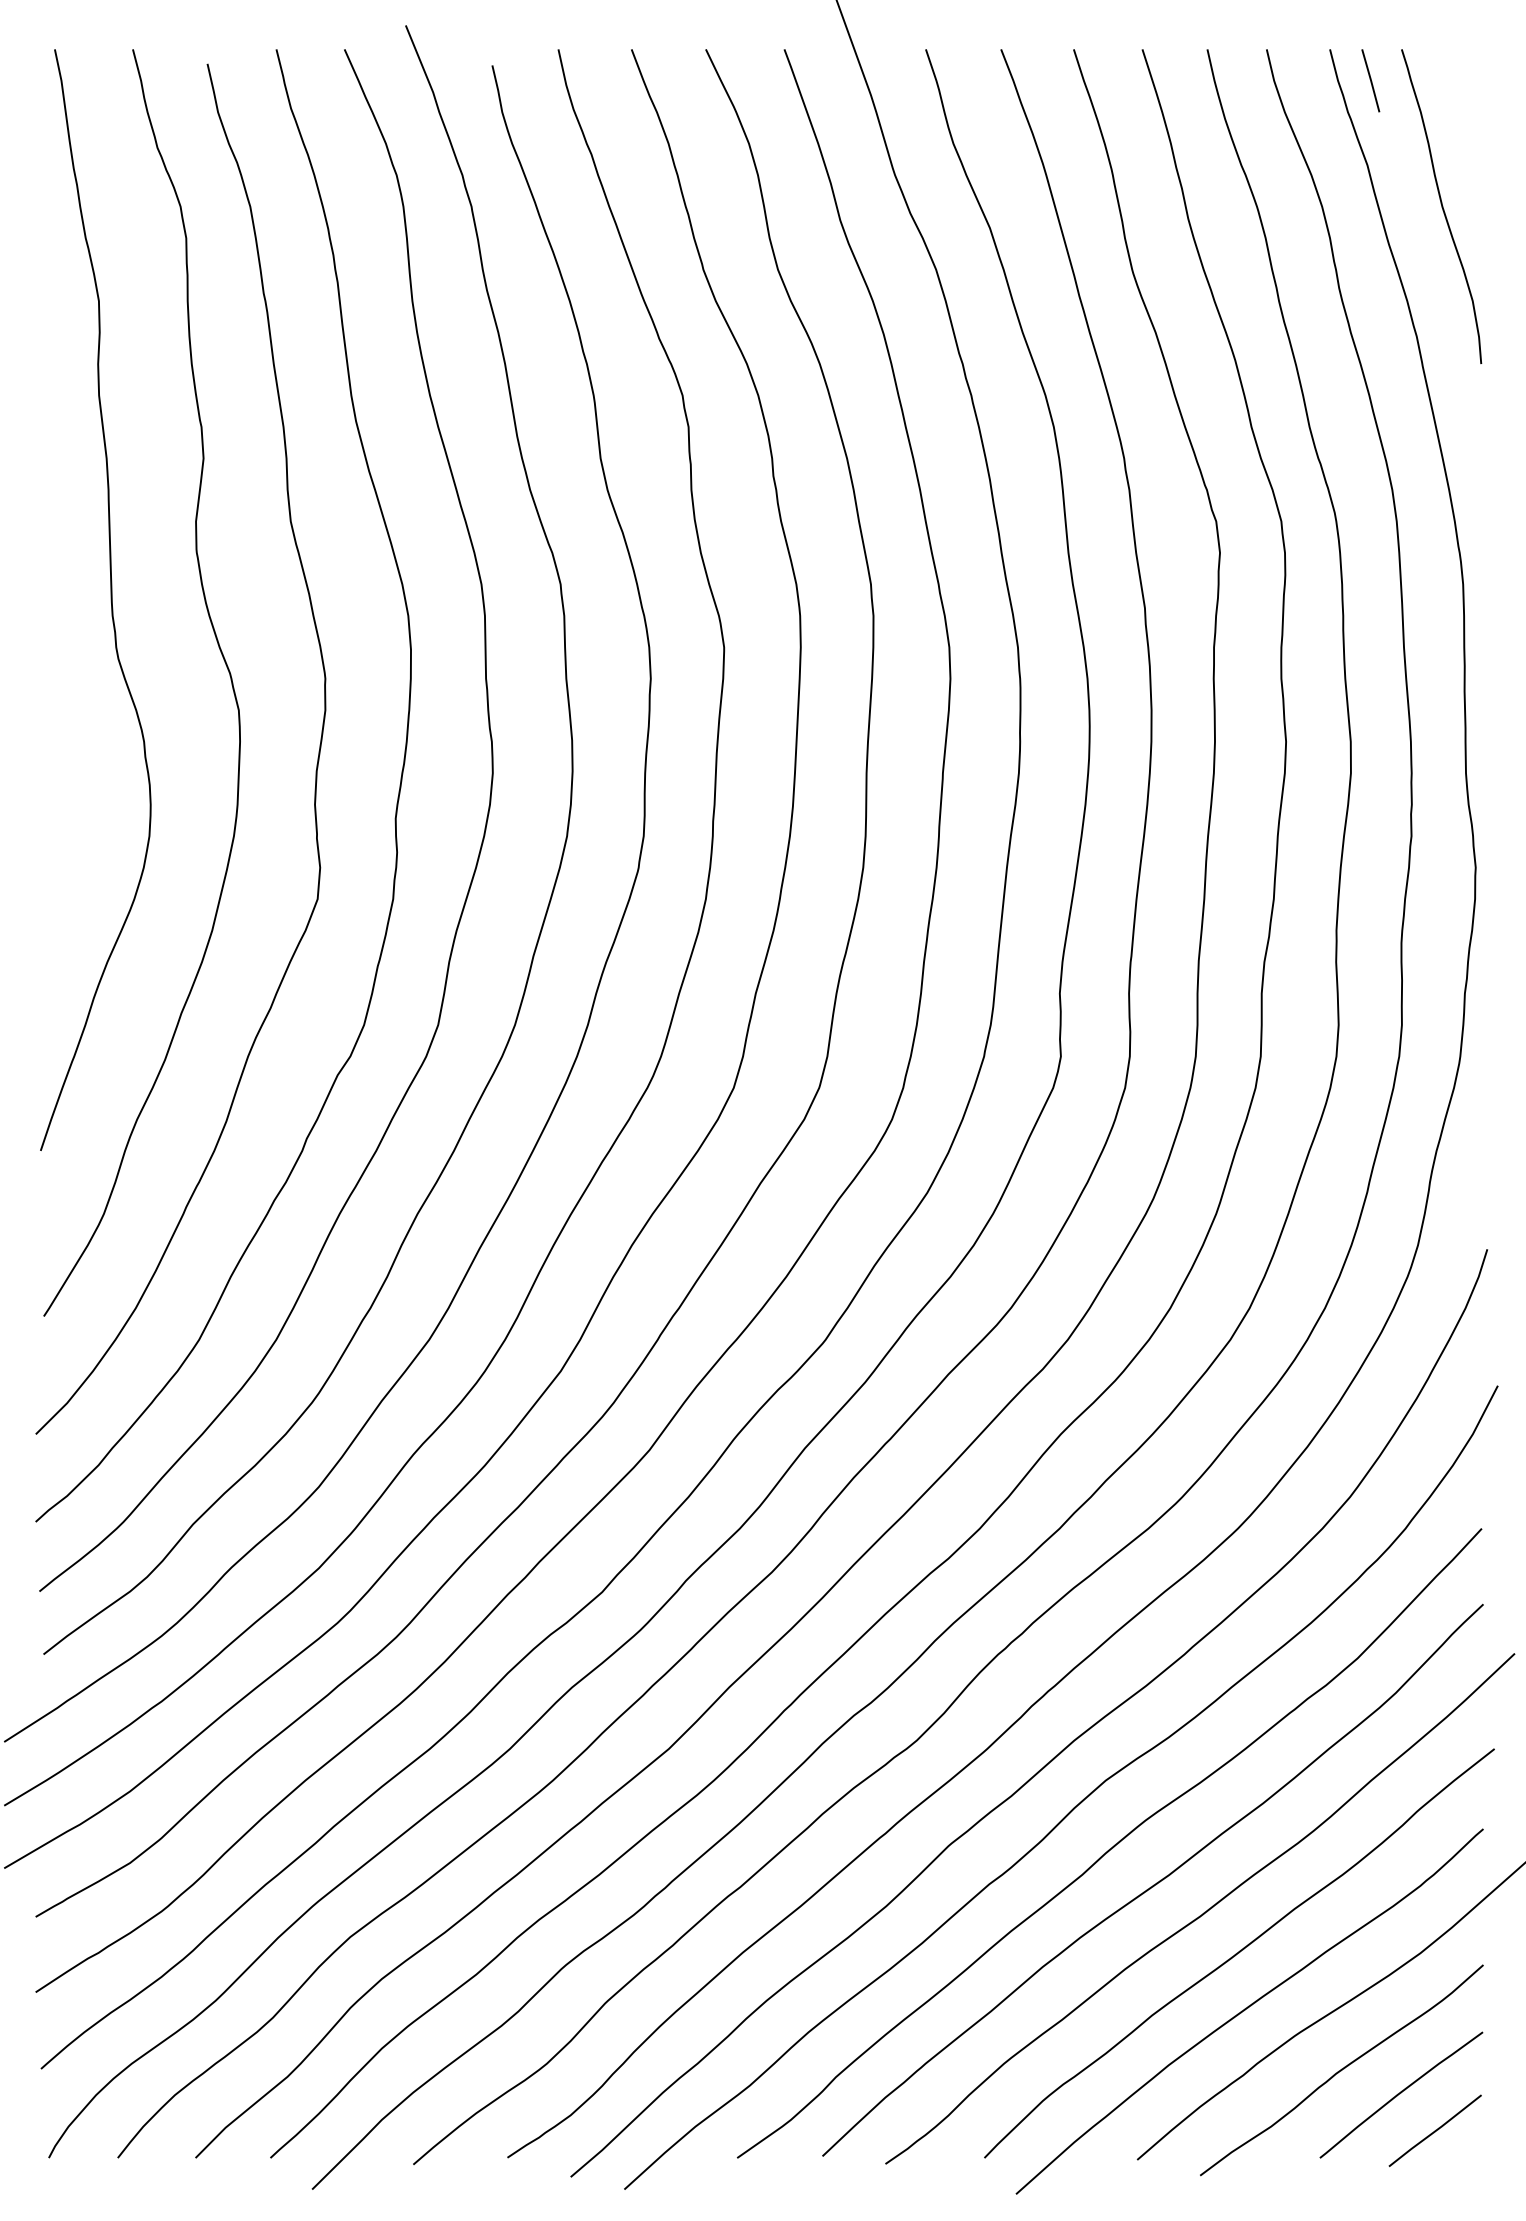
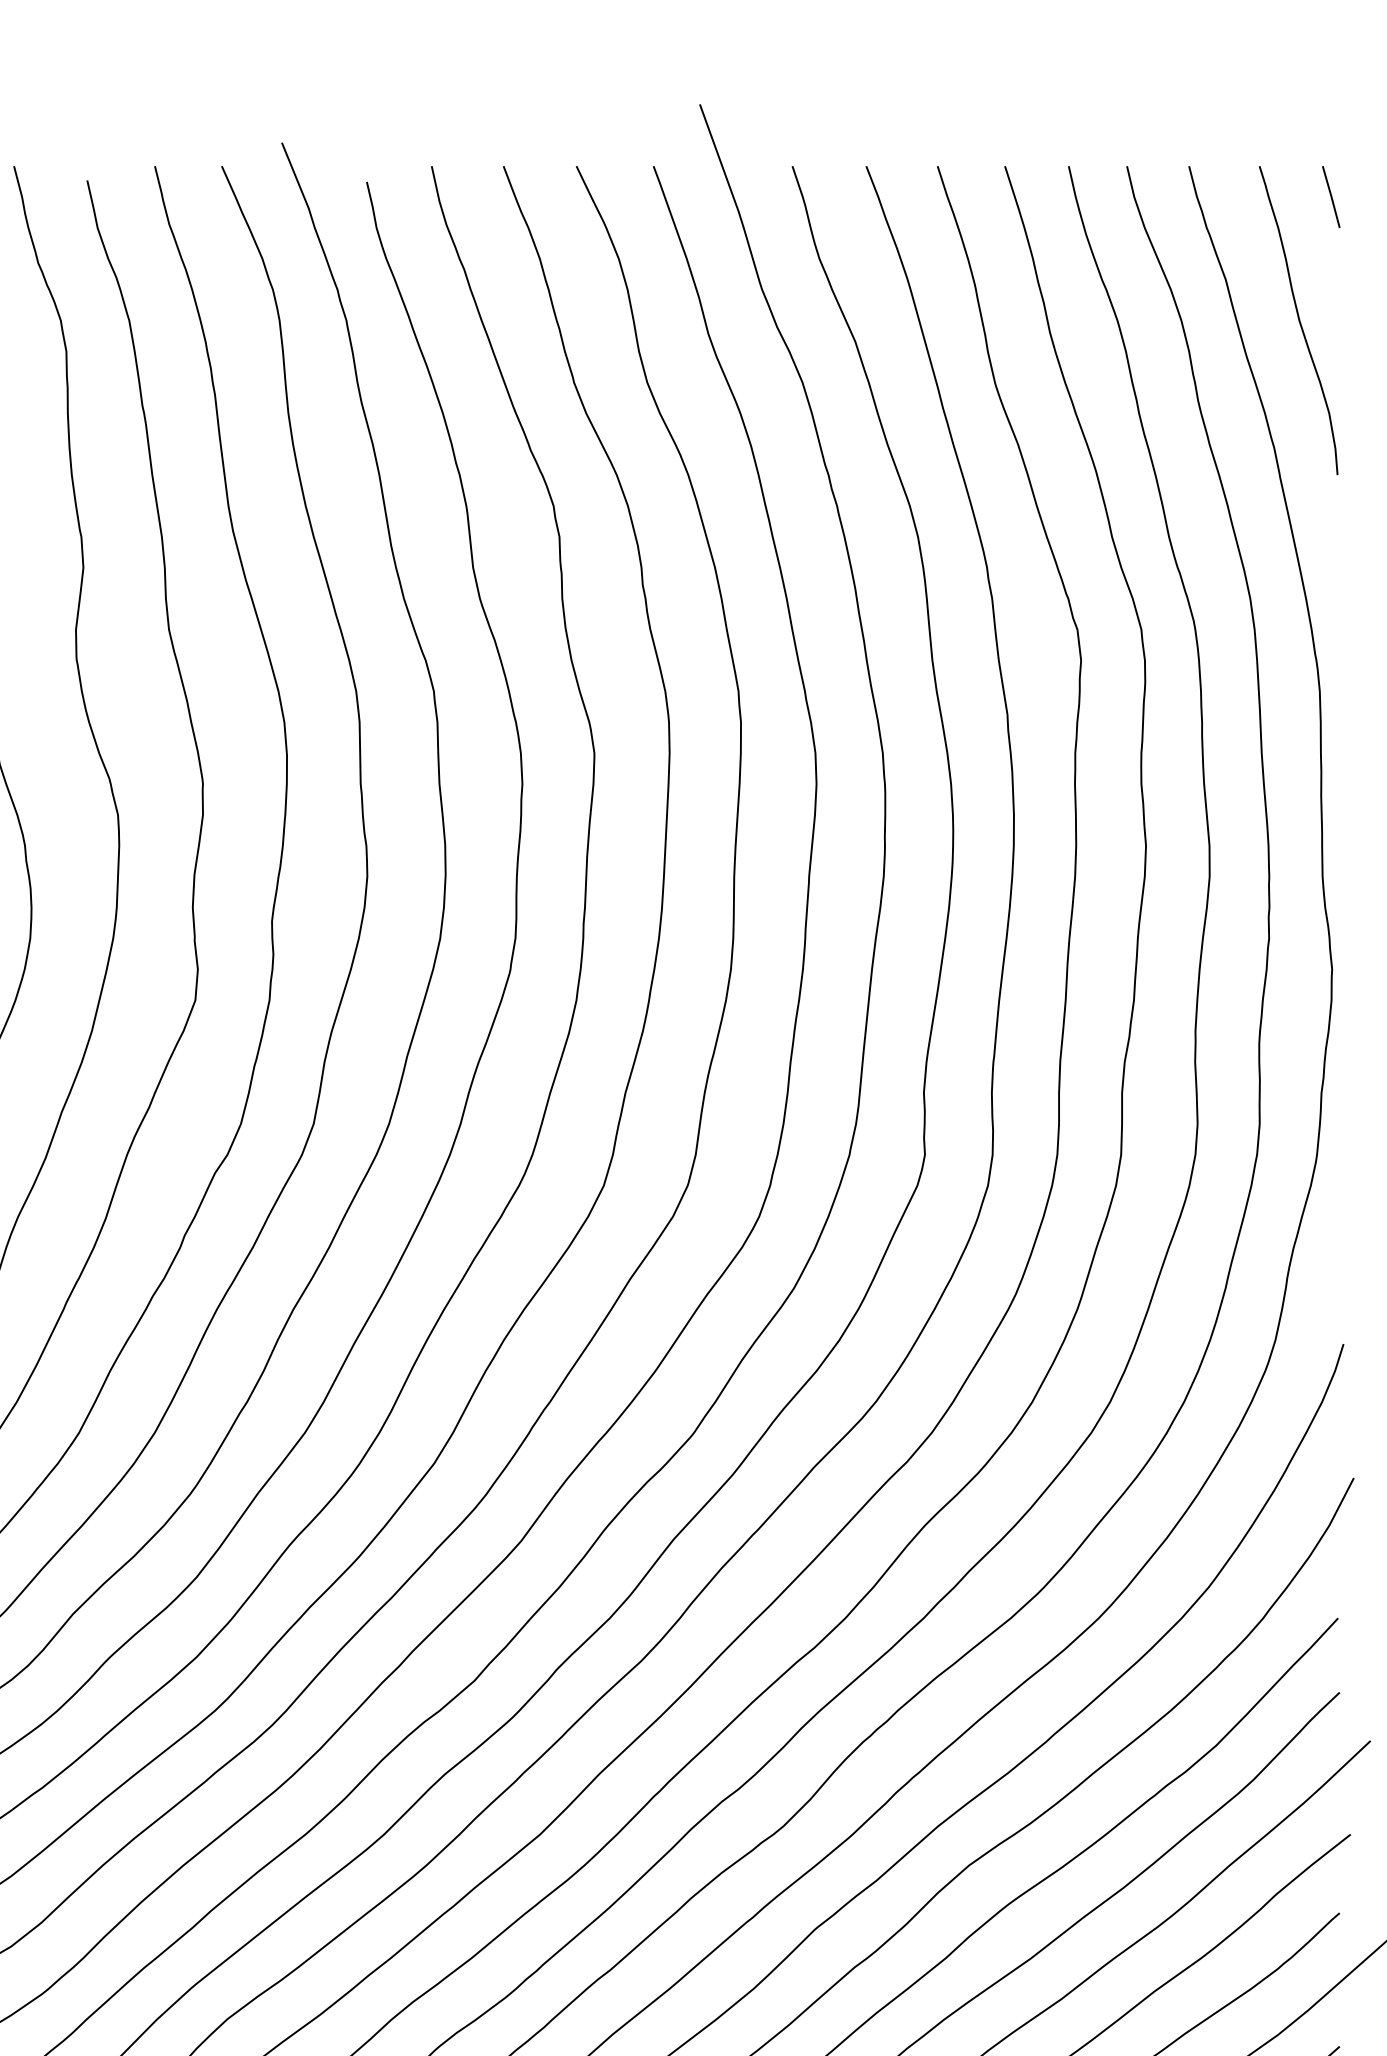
line: (1370, 80) -> (1330, 196), moved

